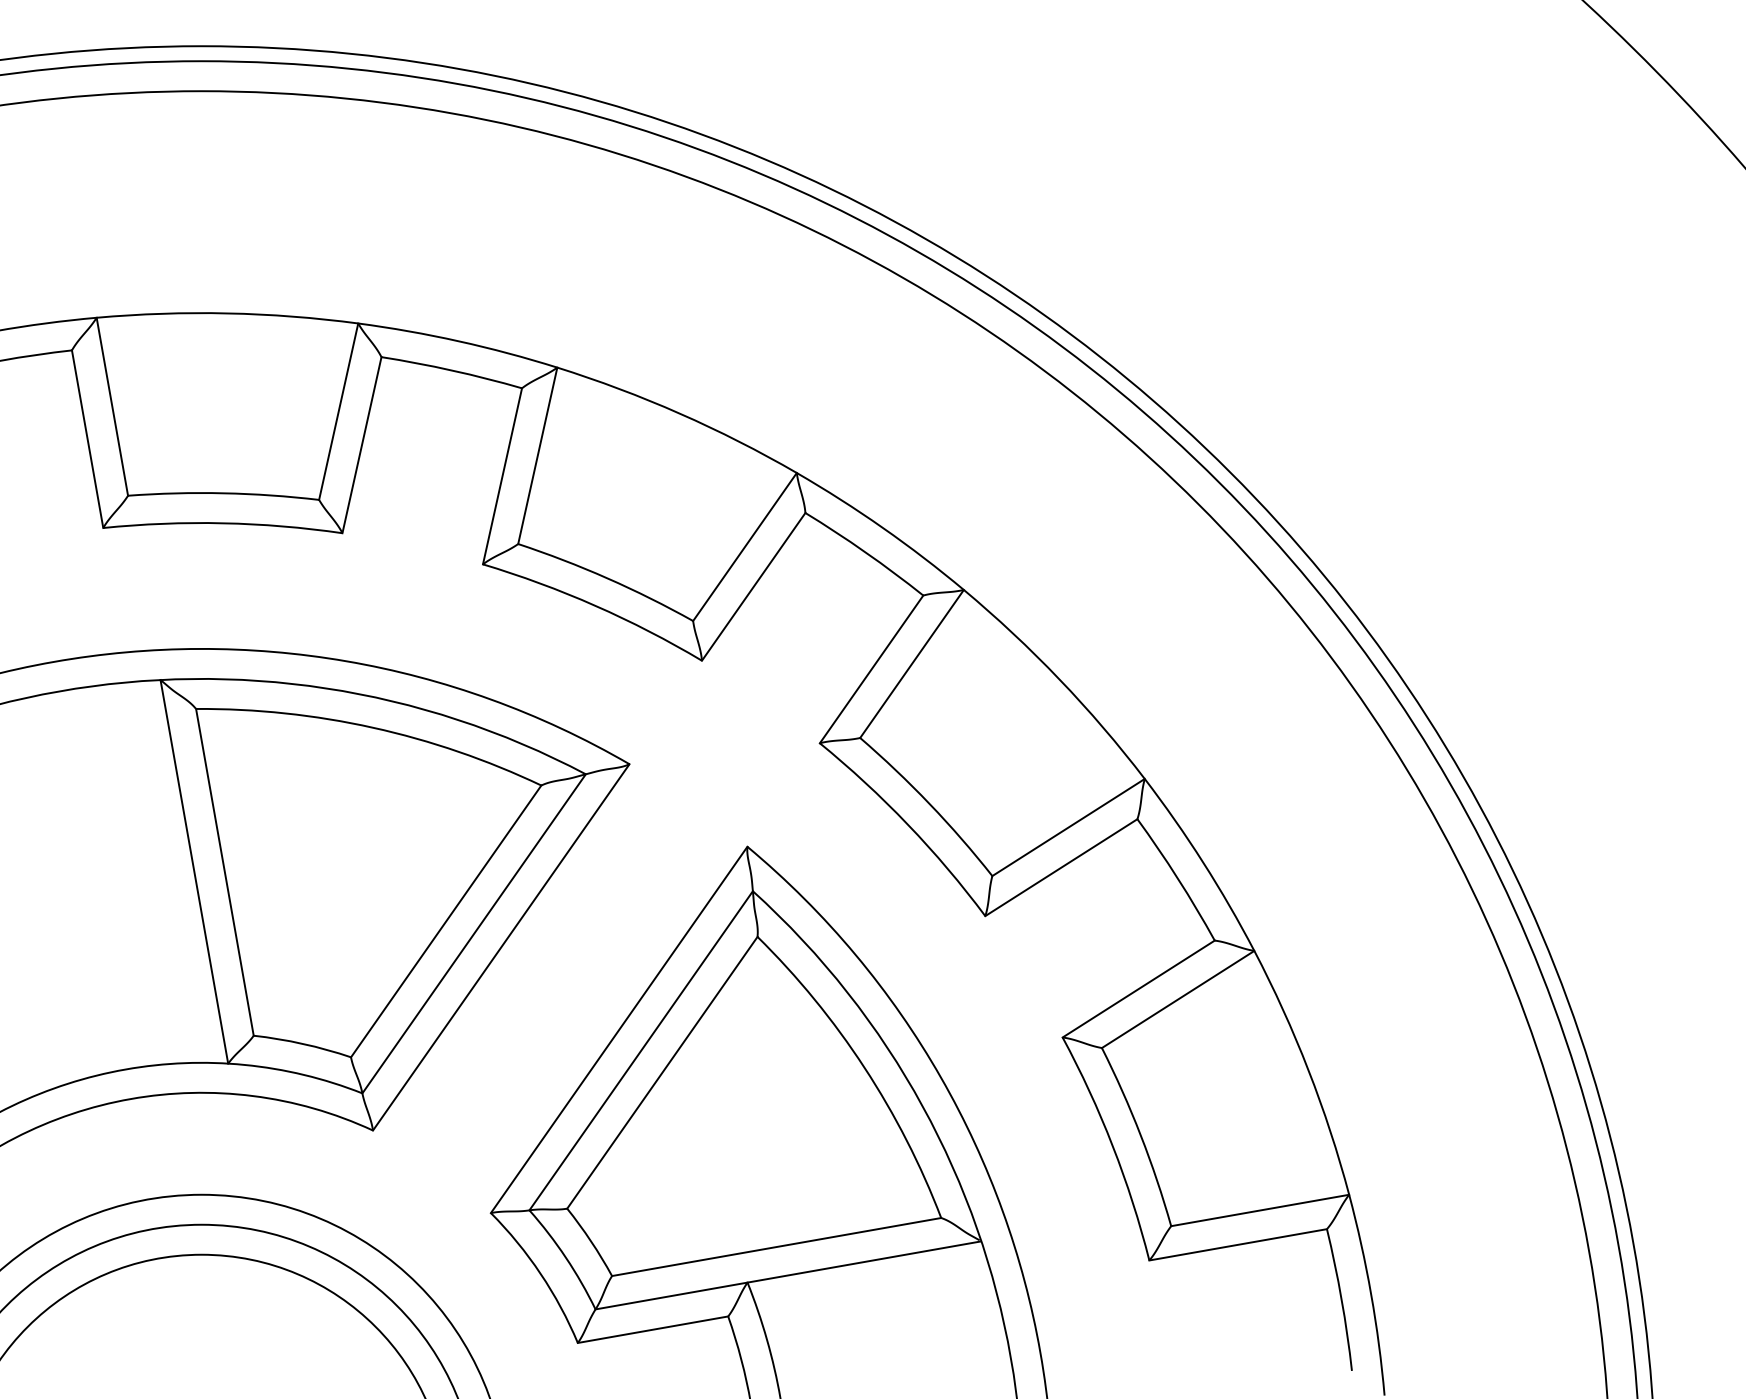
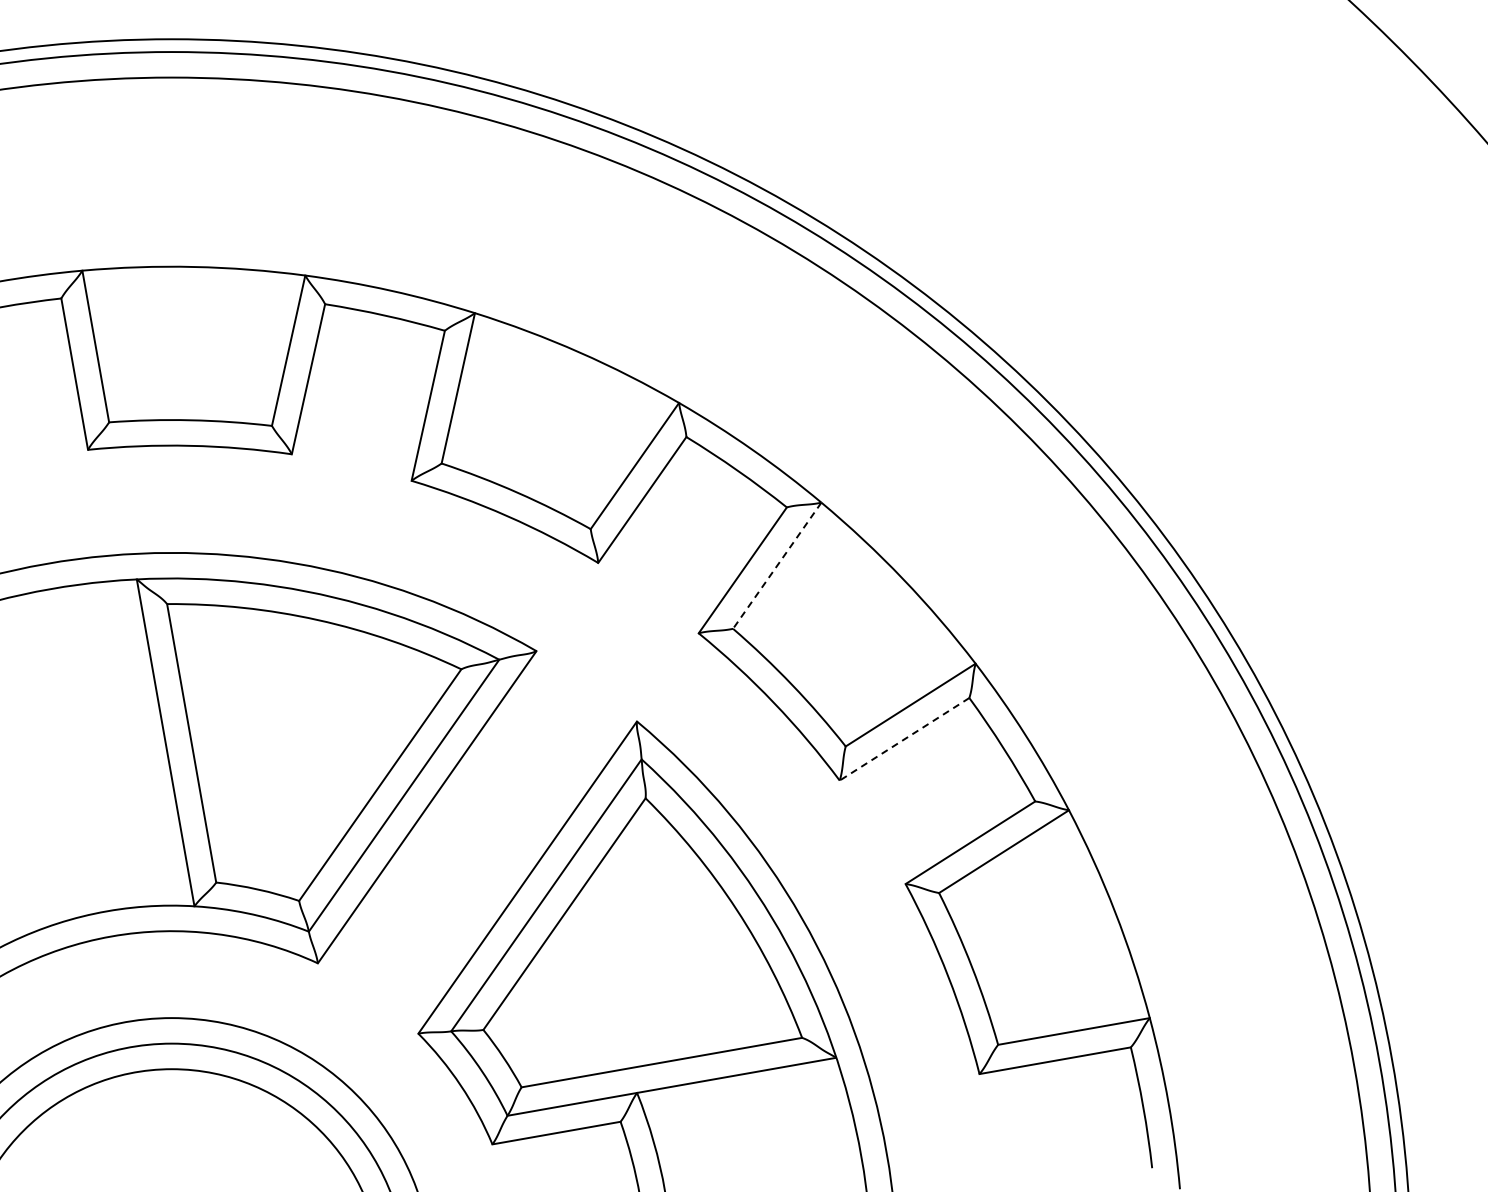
line: (911, 664) -> (776, 566), solid -> dashed
line: (1061, 867) -> (904, 739), solid -> dashed

